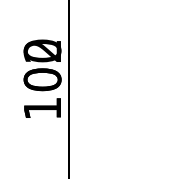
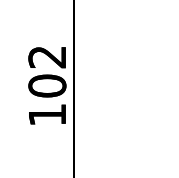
text: (42, 50) -> (47, 56), 100 -> 102

